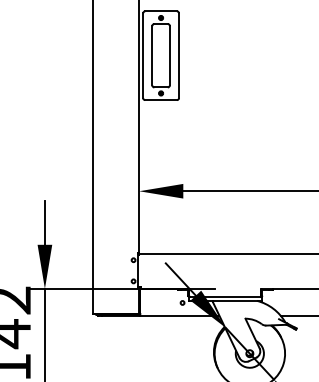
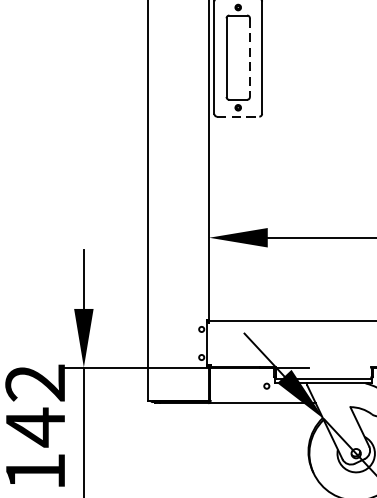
line: (169, 55) -> (249, 57), solid -> dashed
line: (161, 100) -> (238, 117), solid -> dashed

